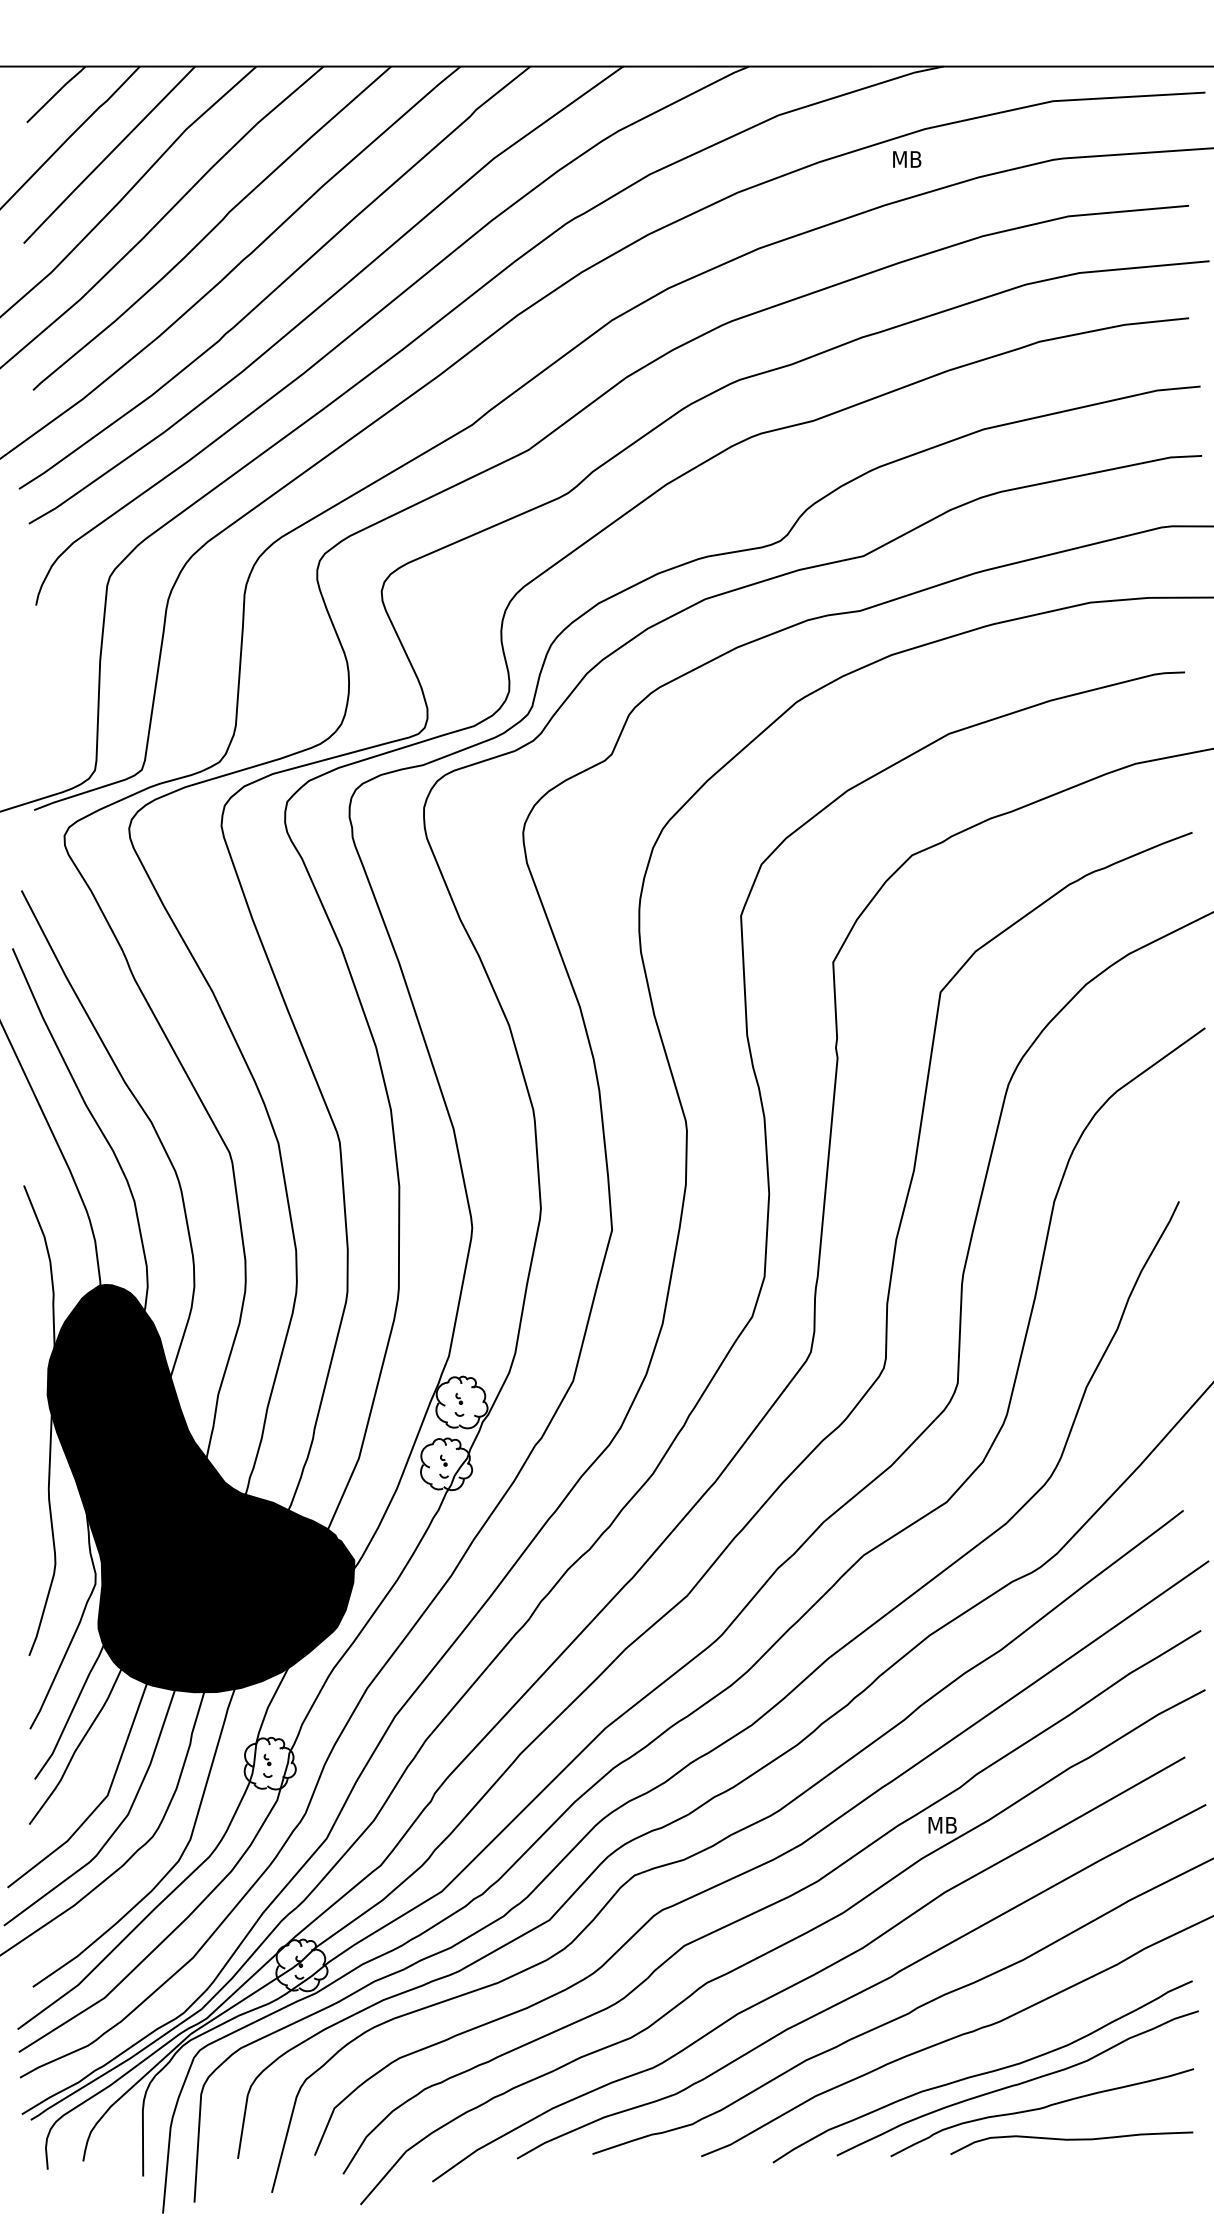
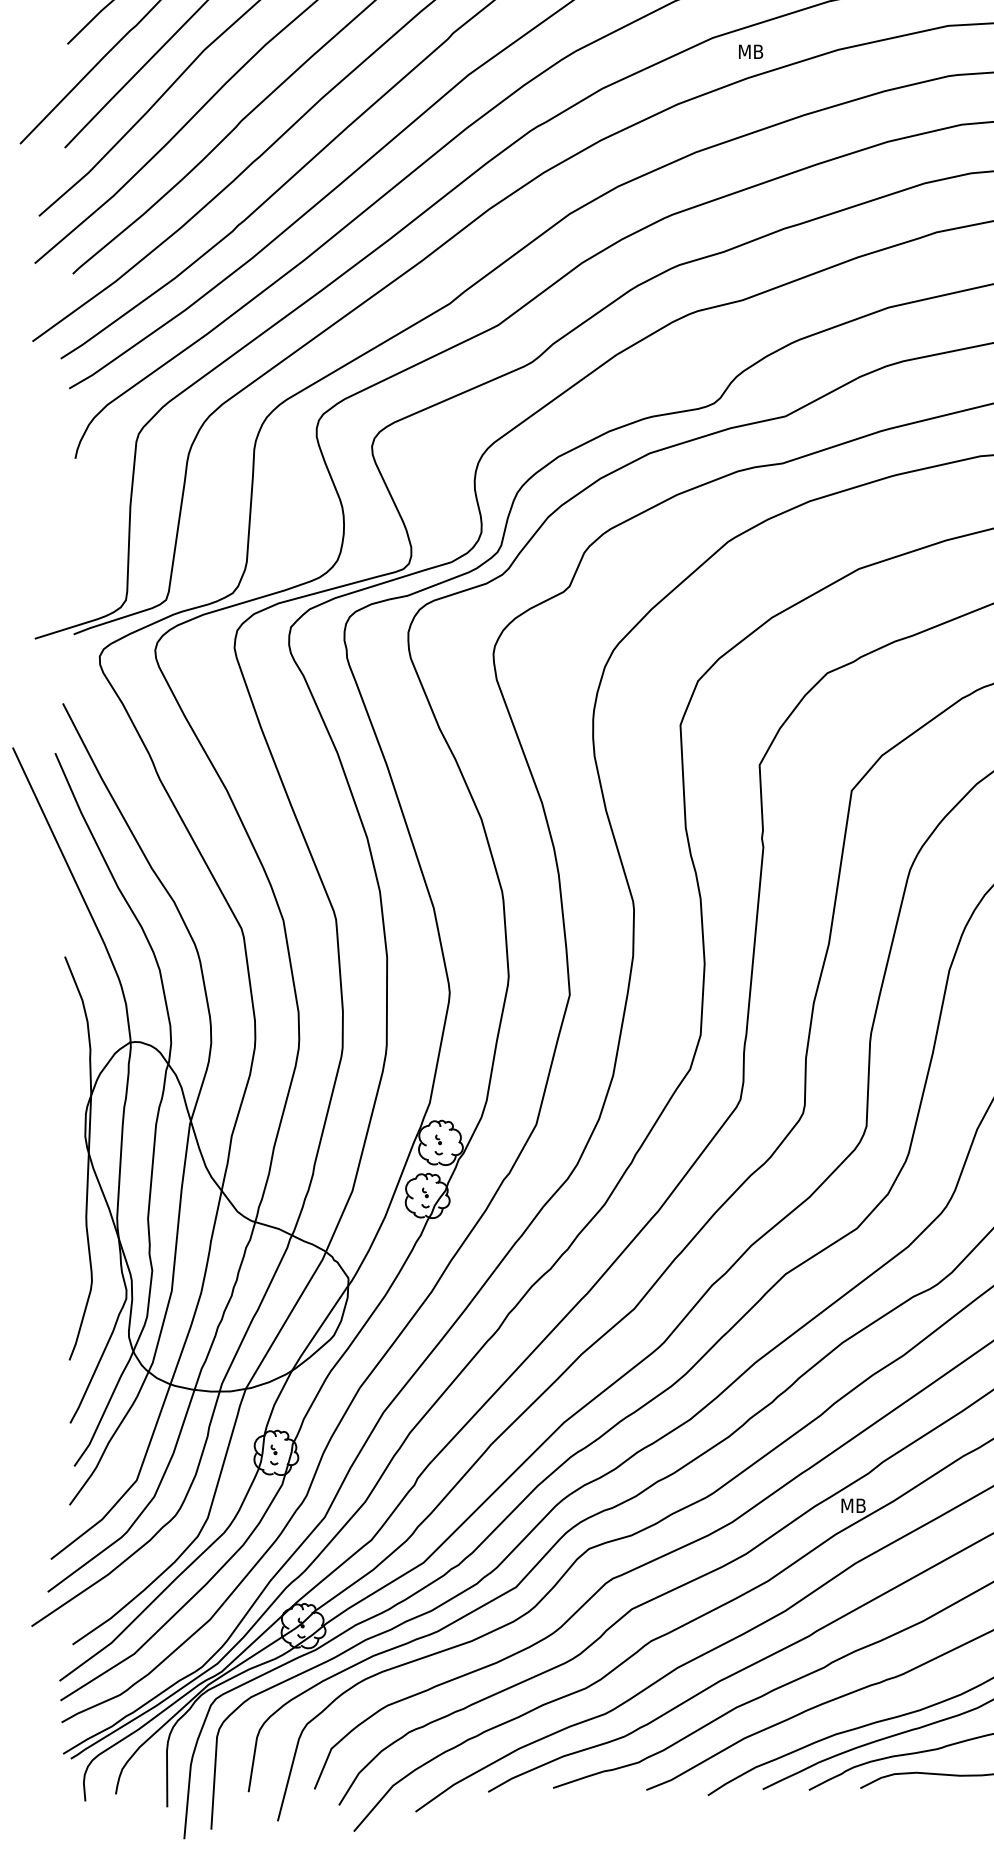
text: (907, 159) -> (751, 51), moved
fill: (200, 1488) -> (216, 1216), removed

